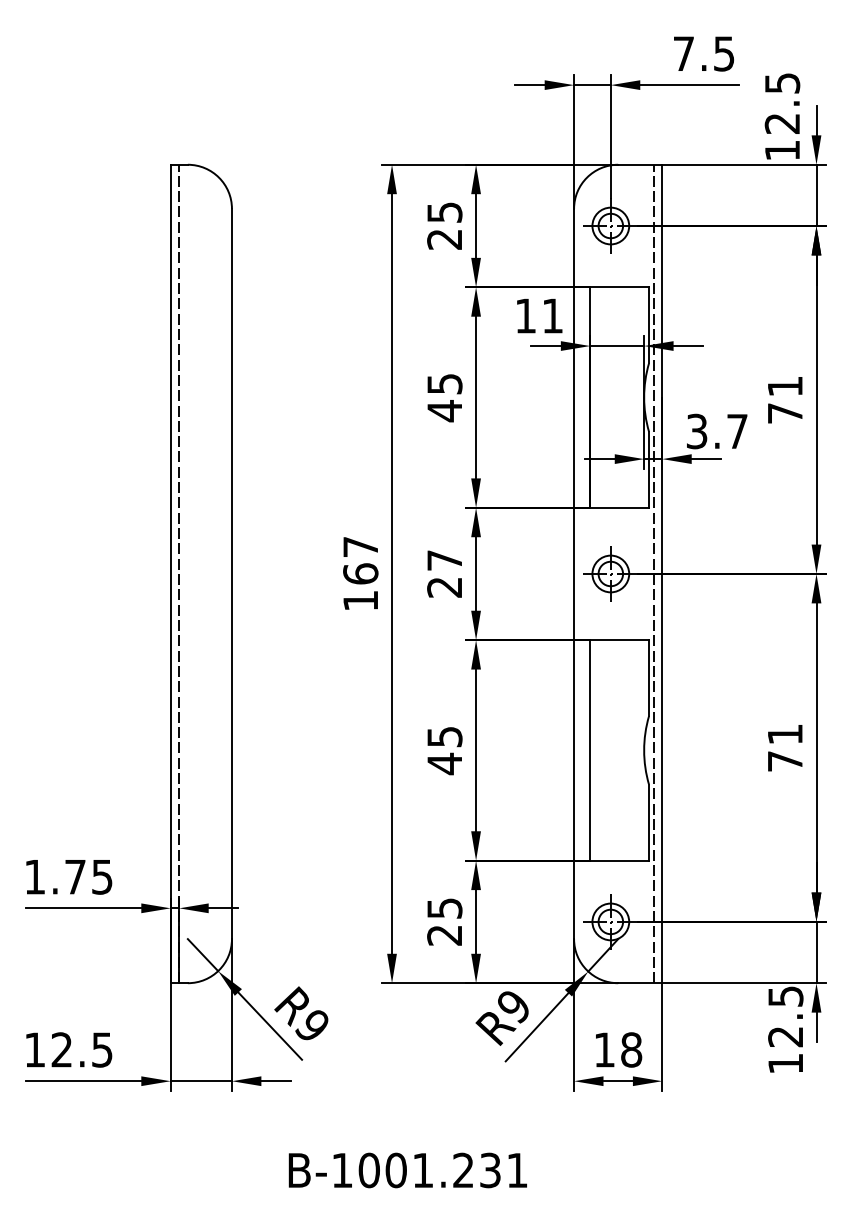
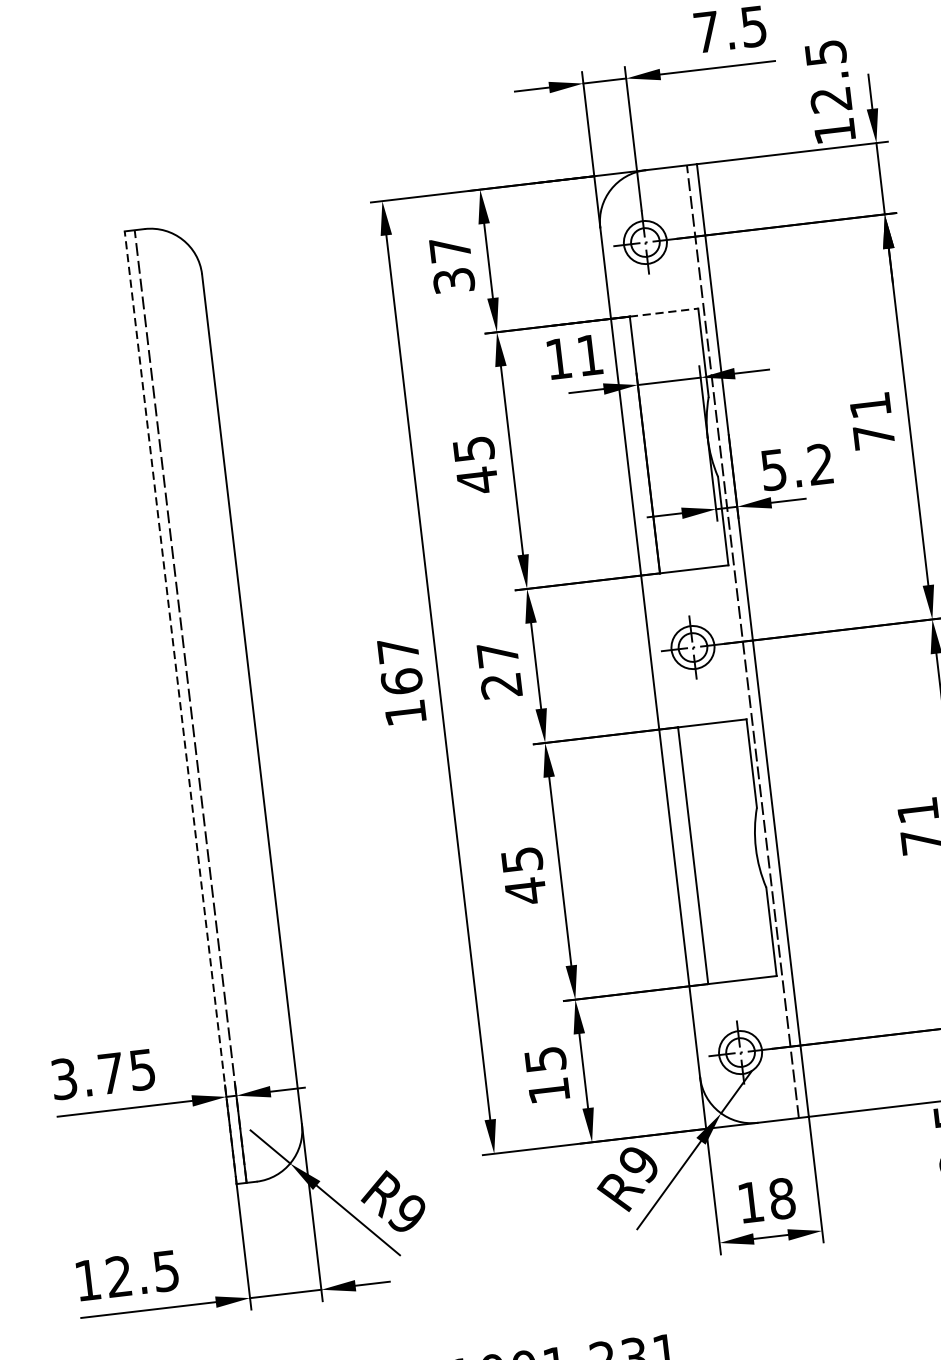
text: (444, 225) -> (451, 264), 25 -> 37
line: (620, 287) -> (665, 312), solid -> dashed
text: (717, 430) -> (797, 465), 3.7 -> 5.2
line: (170, 573) -> (180, 707), solid -> dashed
text: (35, 876) -> (64, 1078), 1.75 -> 3.75
text: (444, 935) -> (548, 1091), 25 -> 15

